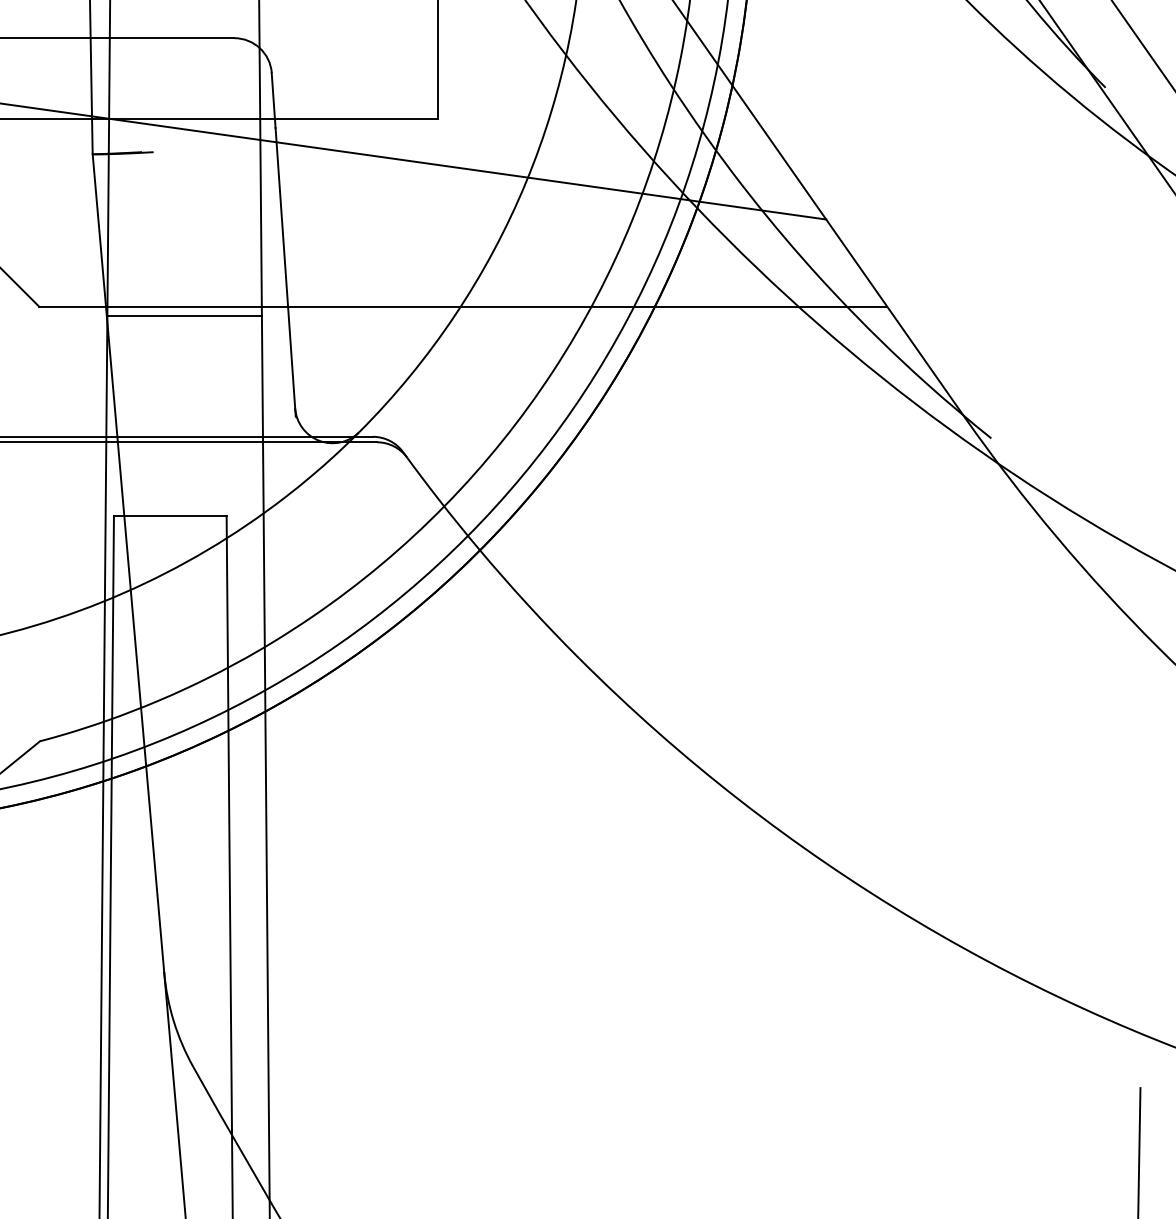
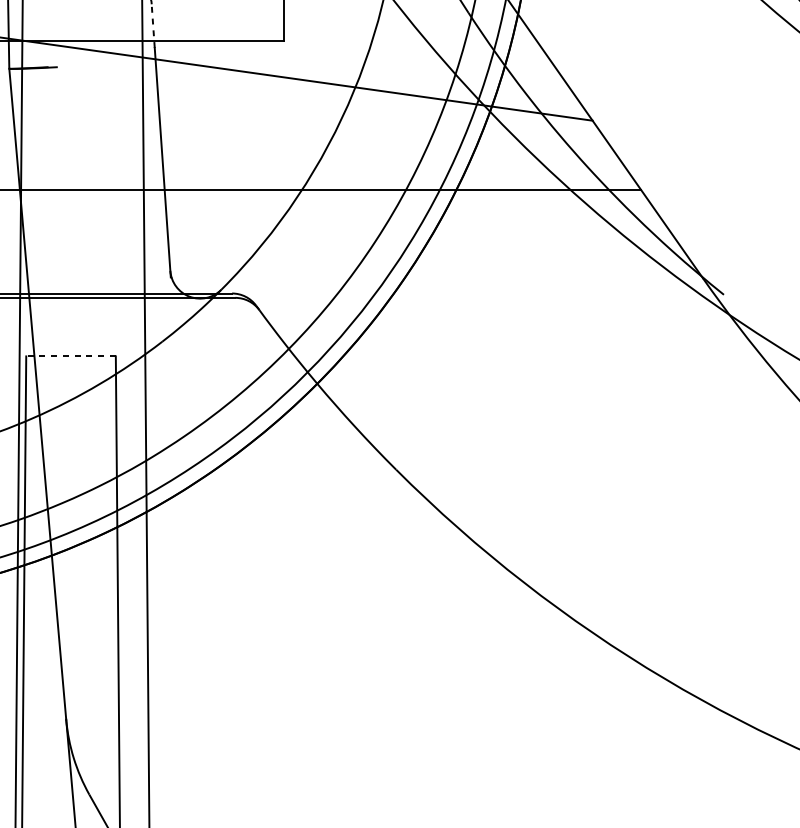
line: (273, 100) -> (153, 26), solid -> dashed
line: (184, 316) -> (82, 197), removed
line: (169, 515) -> (70, 356), solid -> dashed

